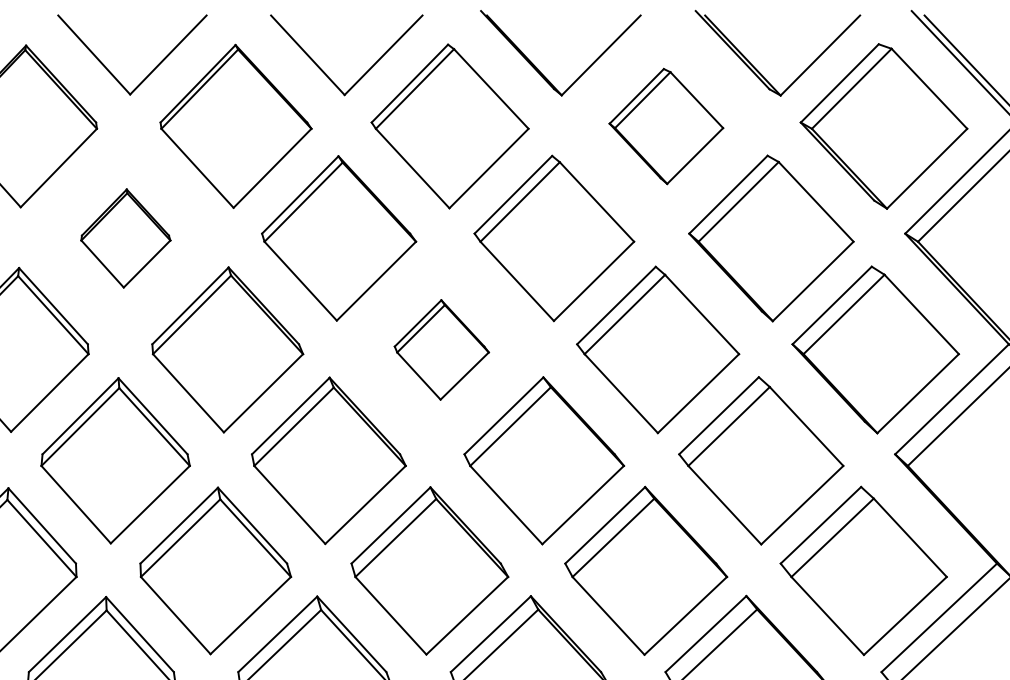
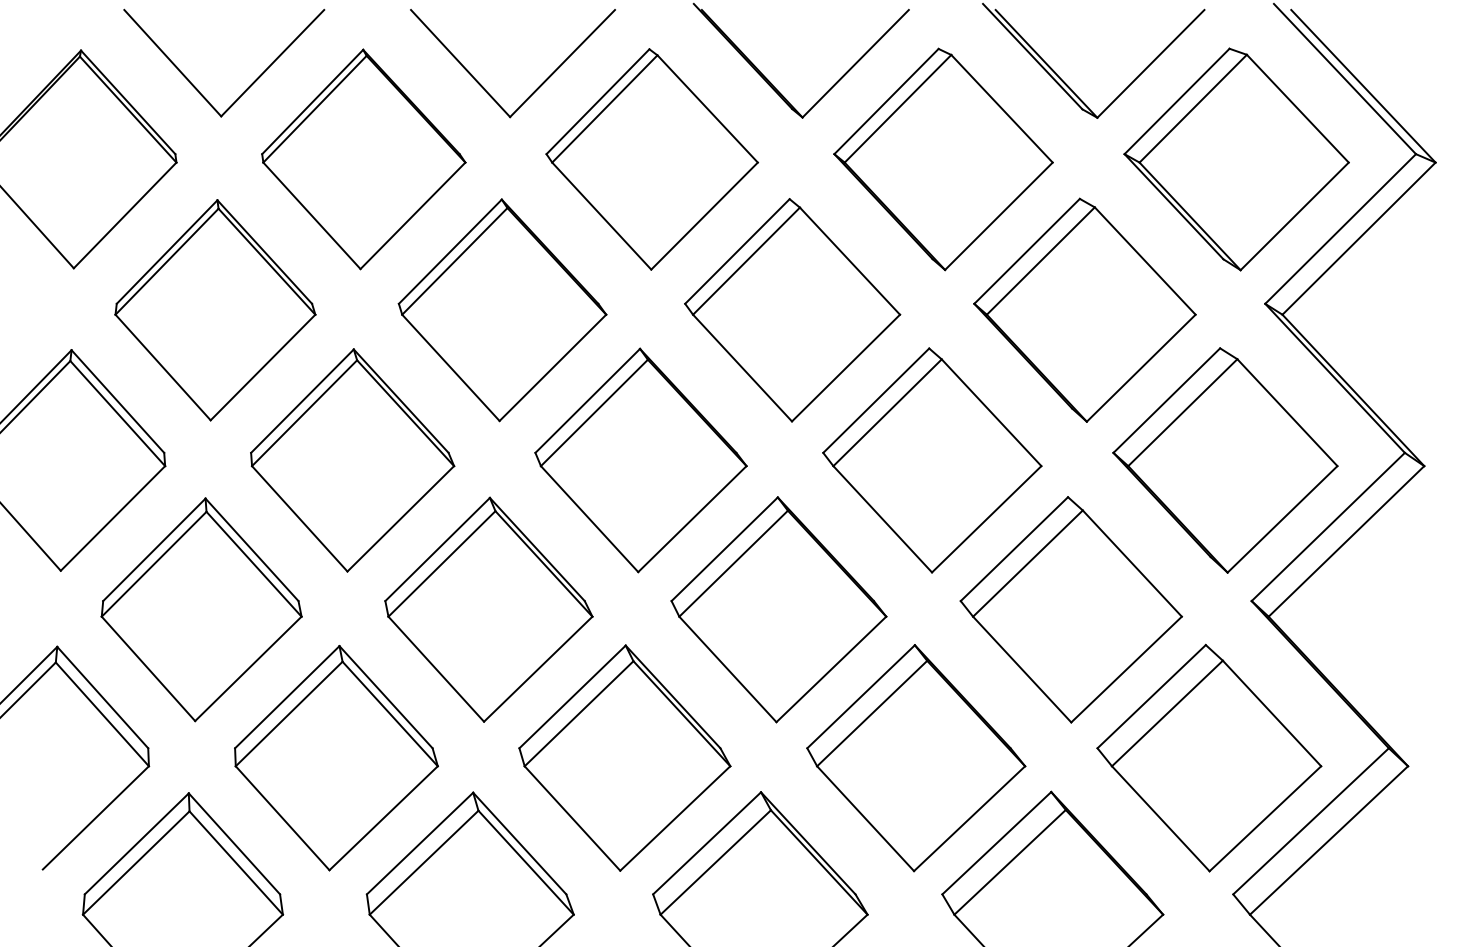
part: (666, 126) -> (943, 159), size x1.43
part: (125, 238) -> (215, 310), size x1.67
part: (441, 349) -> (640, 460), size x1.67

